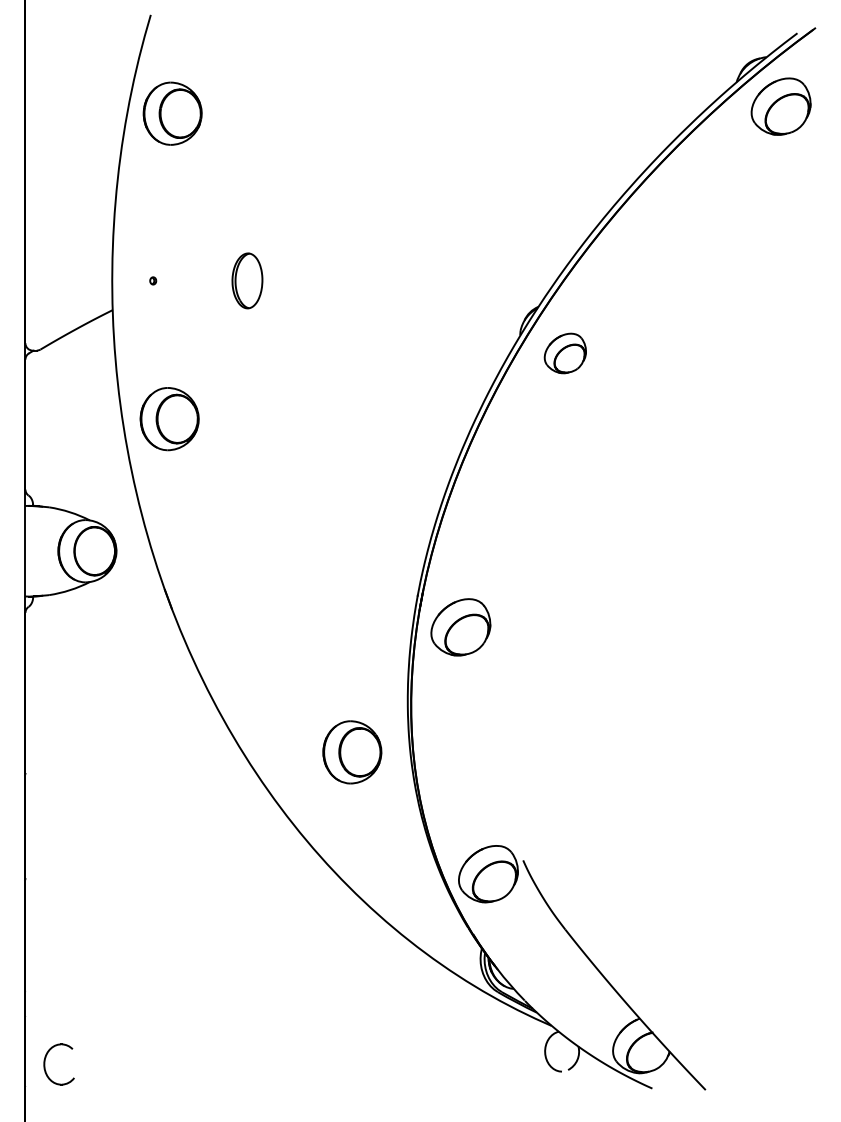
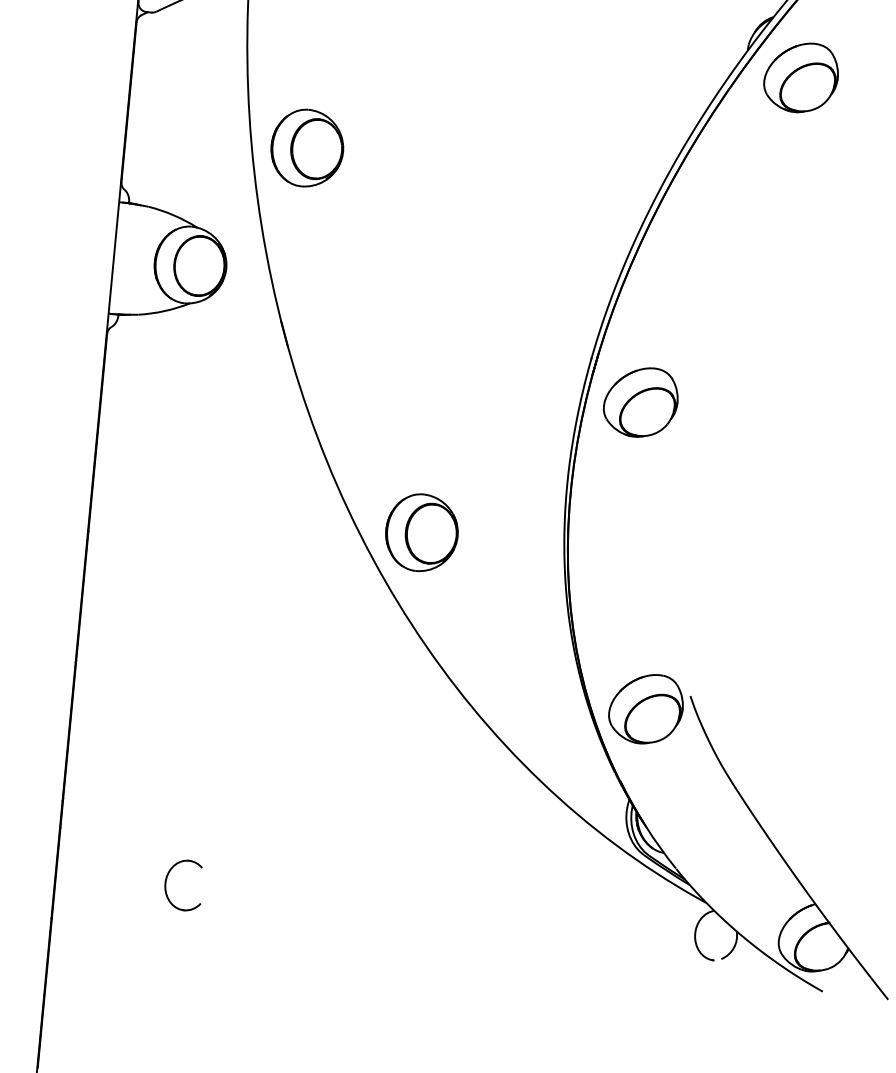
part: (565, 353) -> (801, 77), size x1.43
part: (169, 419) -> (307, 148), moved
part: (352, 752) -> (422, 533), moved
part: (45, 1064) -> (166, 883), moved

